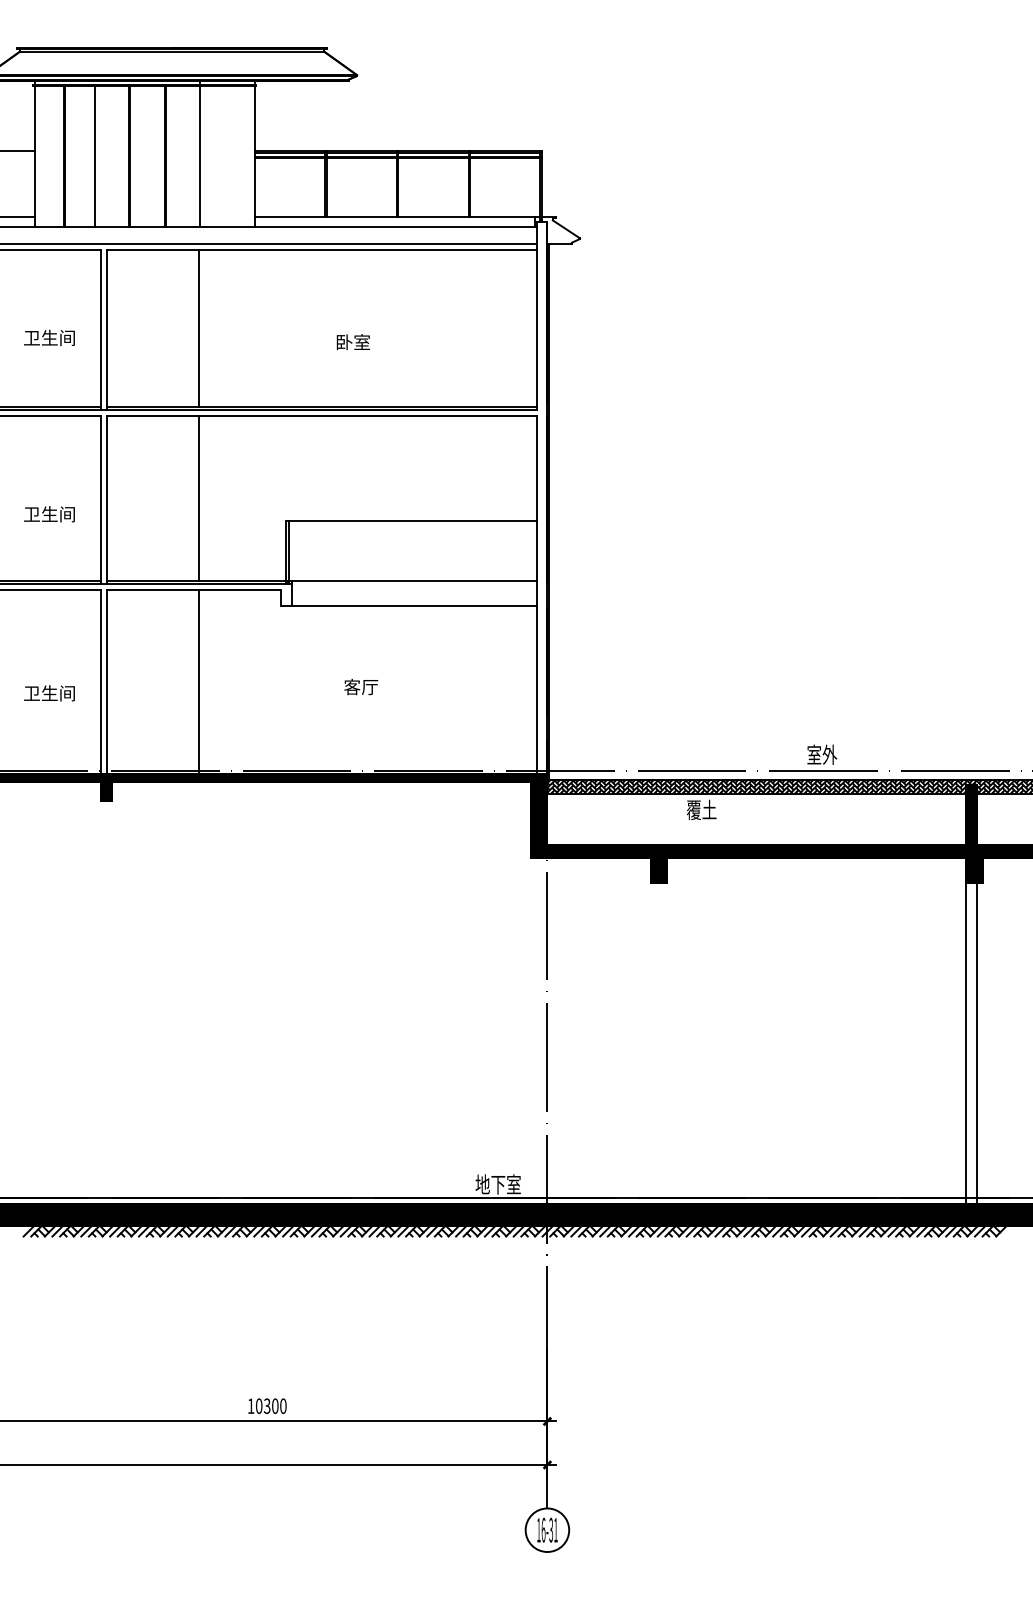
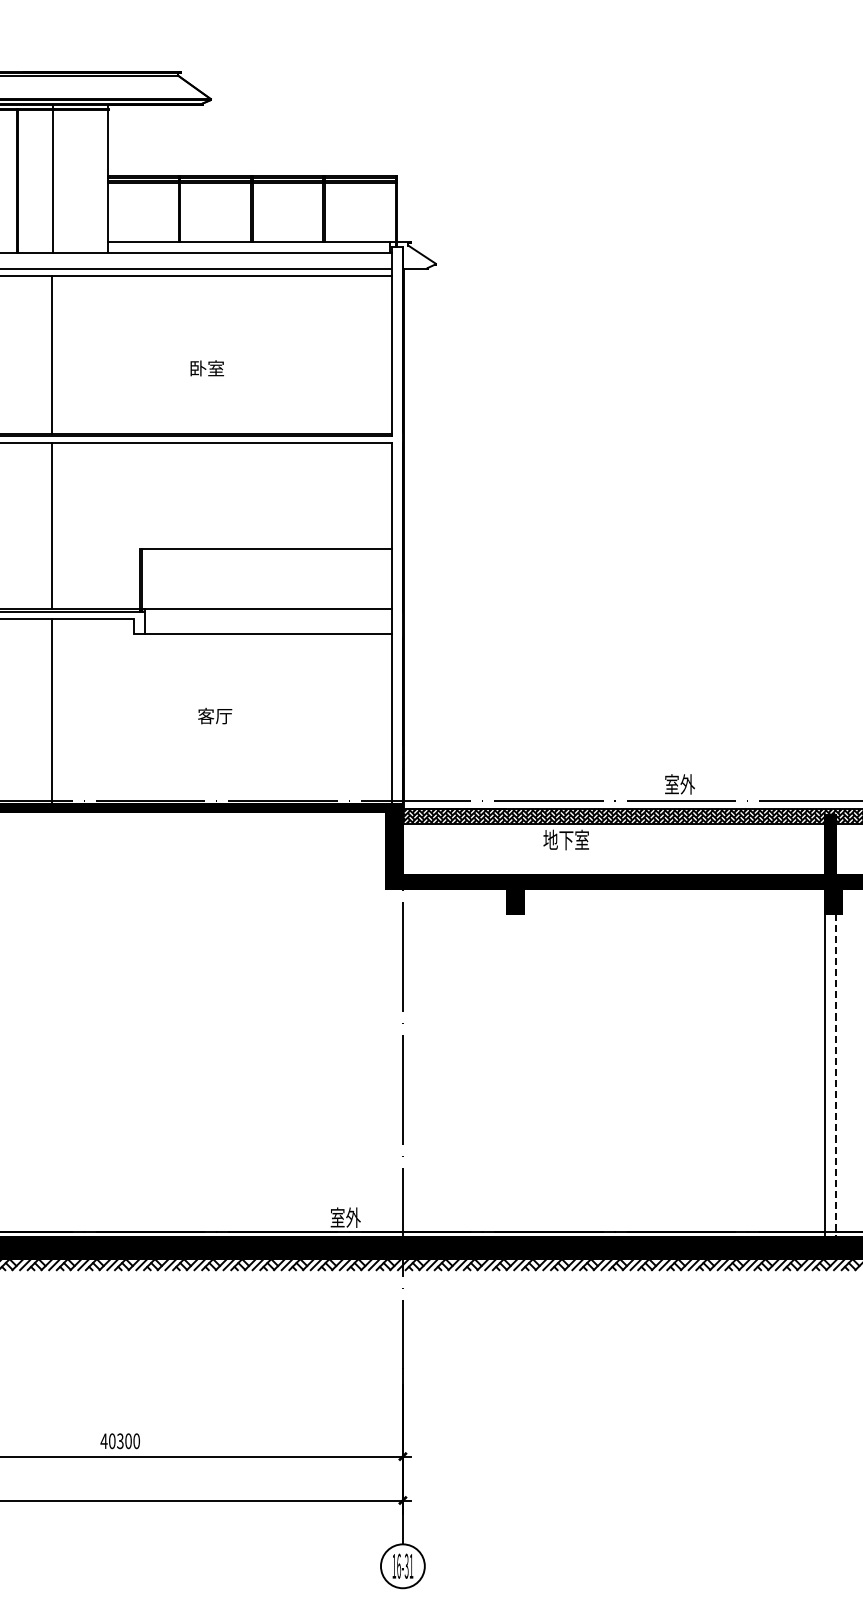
text: (709, 809) -> (566, 839), 覆土 -> 地下室
line: (977, 1043) -> (836, 1075), solid -> dashed
text: (497, 1184) -> (352, 1217), 地下室 -> 室外
text: (250, 1405) -> (103, 1440), 10300 -> 40300

